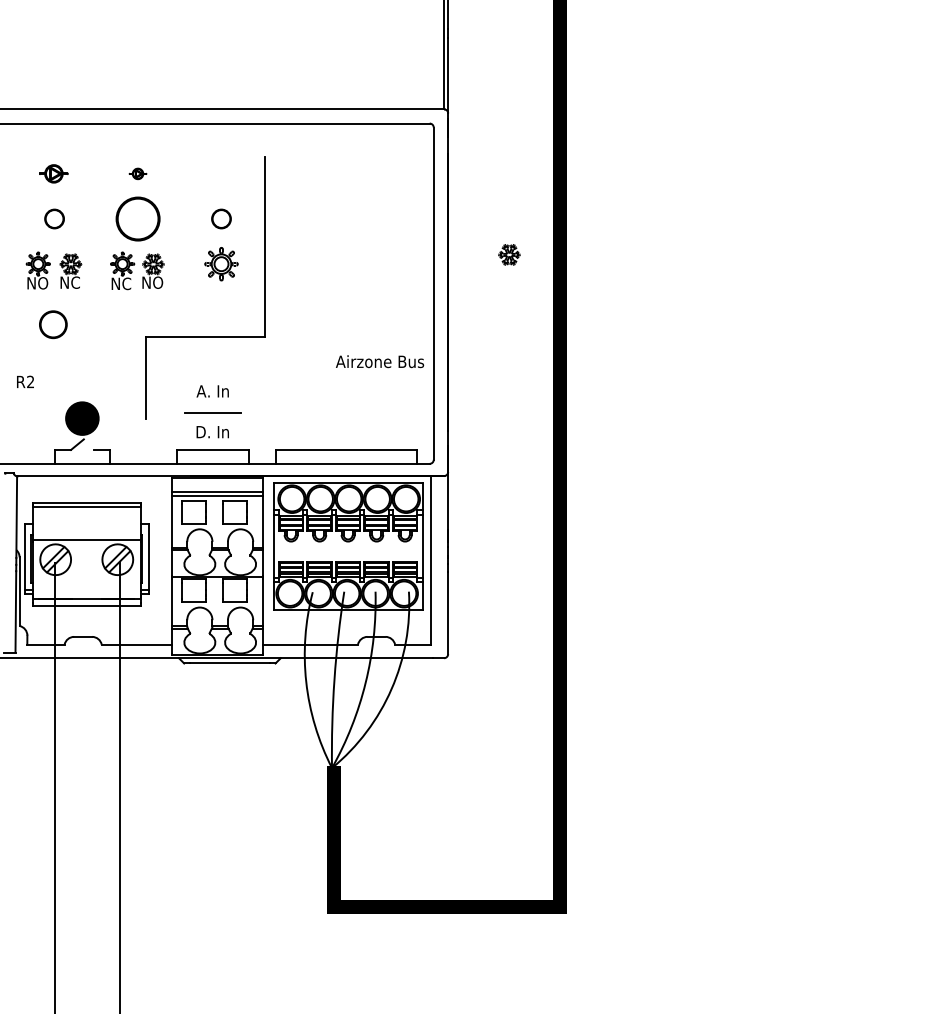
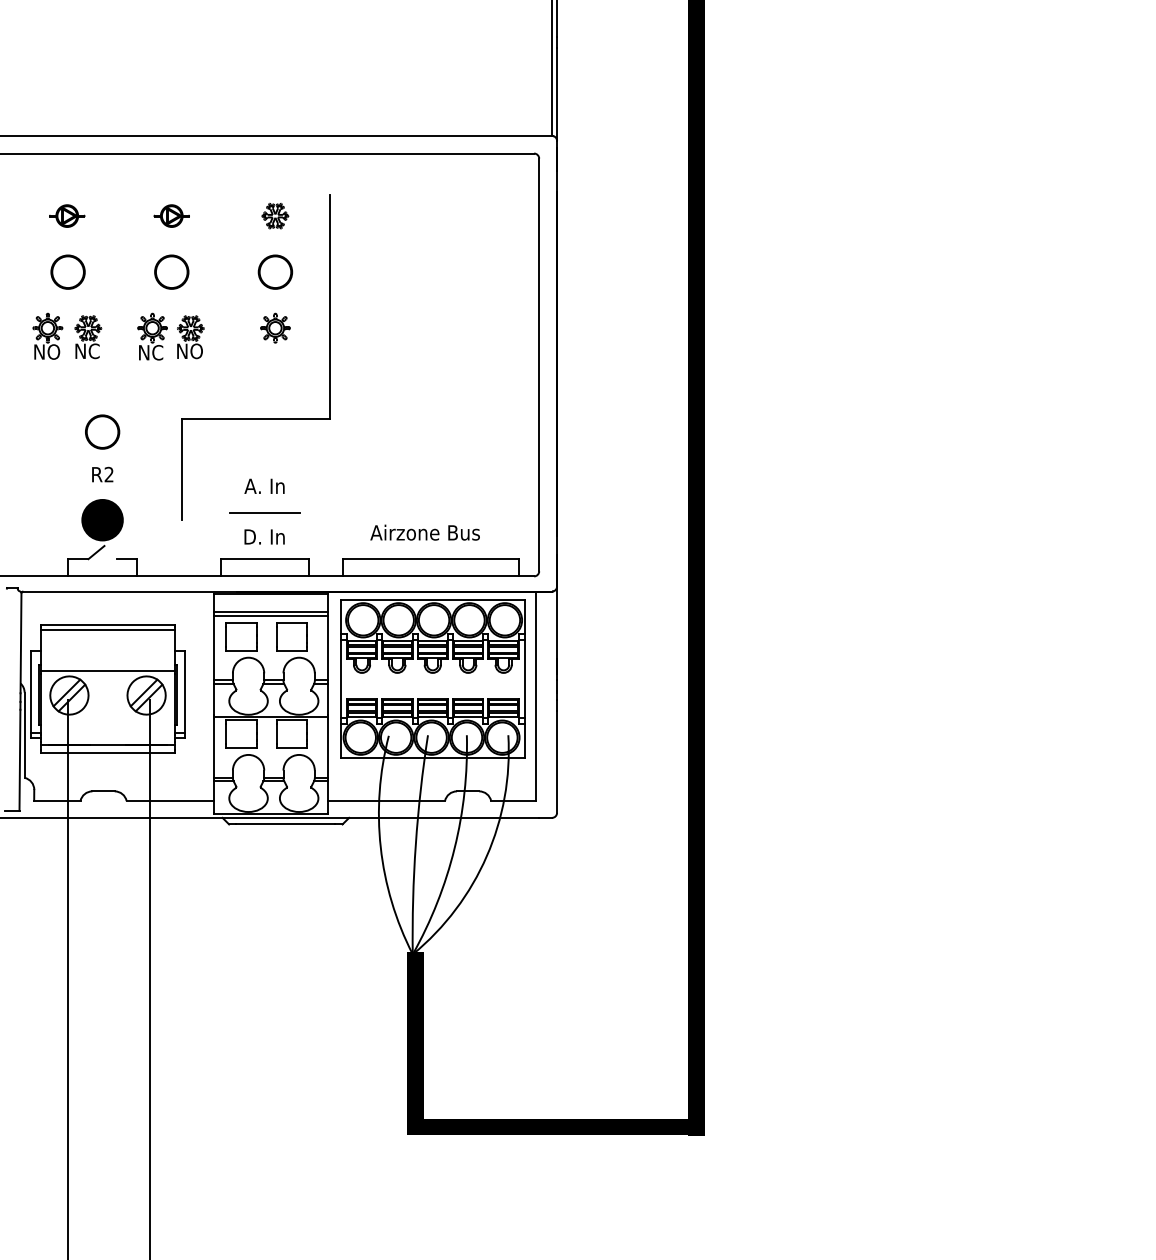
part: (137, 173) -> (171, 215), size x1.67
part: (54, 218) -> (67, 271), size x1.43
part: (137, 218) -> (171, 271), size x0.62
part: (221, 218) -> (275, 271), size x1.43
part: (509, 254) -> (275, 215), moved
part: (221, 263) -> (275, 327), size x0.71
part: (53, 324) -> (102, 431), moved
text: (380, 361) -> (425, 532), moved
text: (25, 381) -> (102, 474), moved

